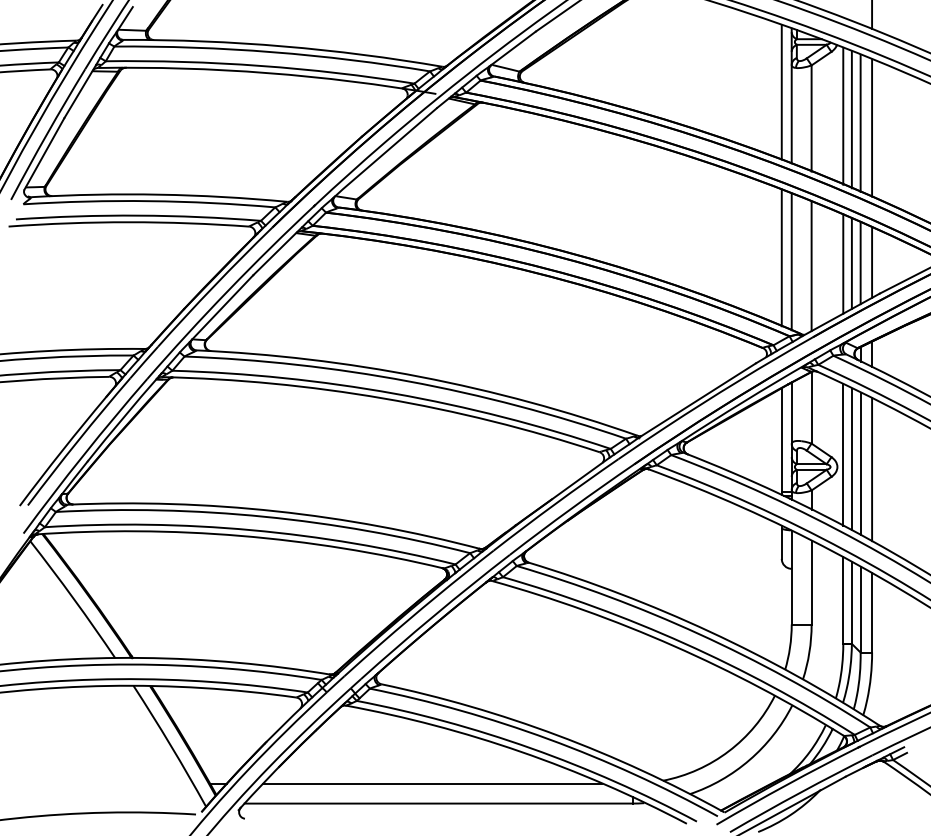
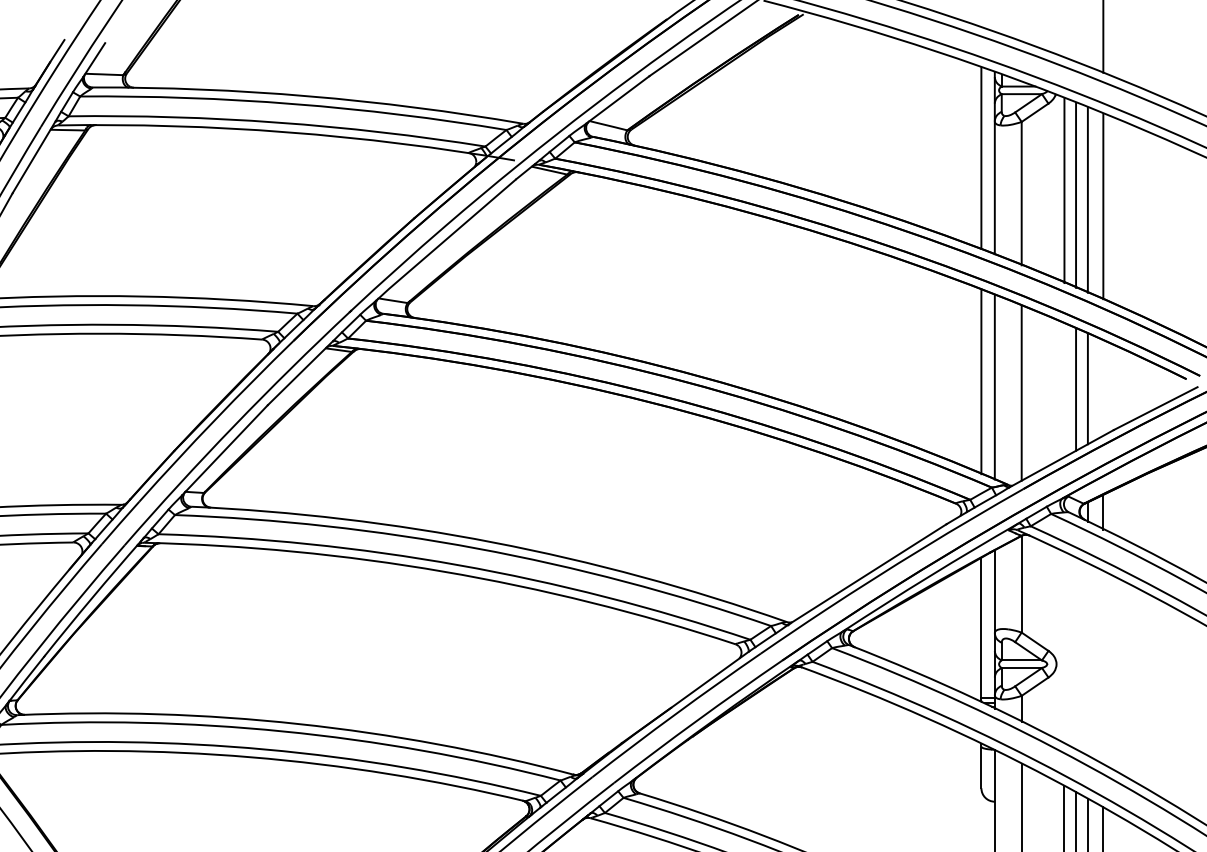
line: (872, 261) -> (1103, 386), removed
line: (843, 263) -> (1064, 389), removed
line: (843, 454) -> (1064, 647), removed
line: (851, 459) -> (1075, 654), removed
line: (860, 463) -> (1087, 659), removed
line: (872, 469) -> (1103, 667), removed

